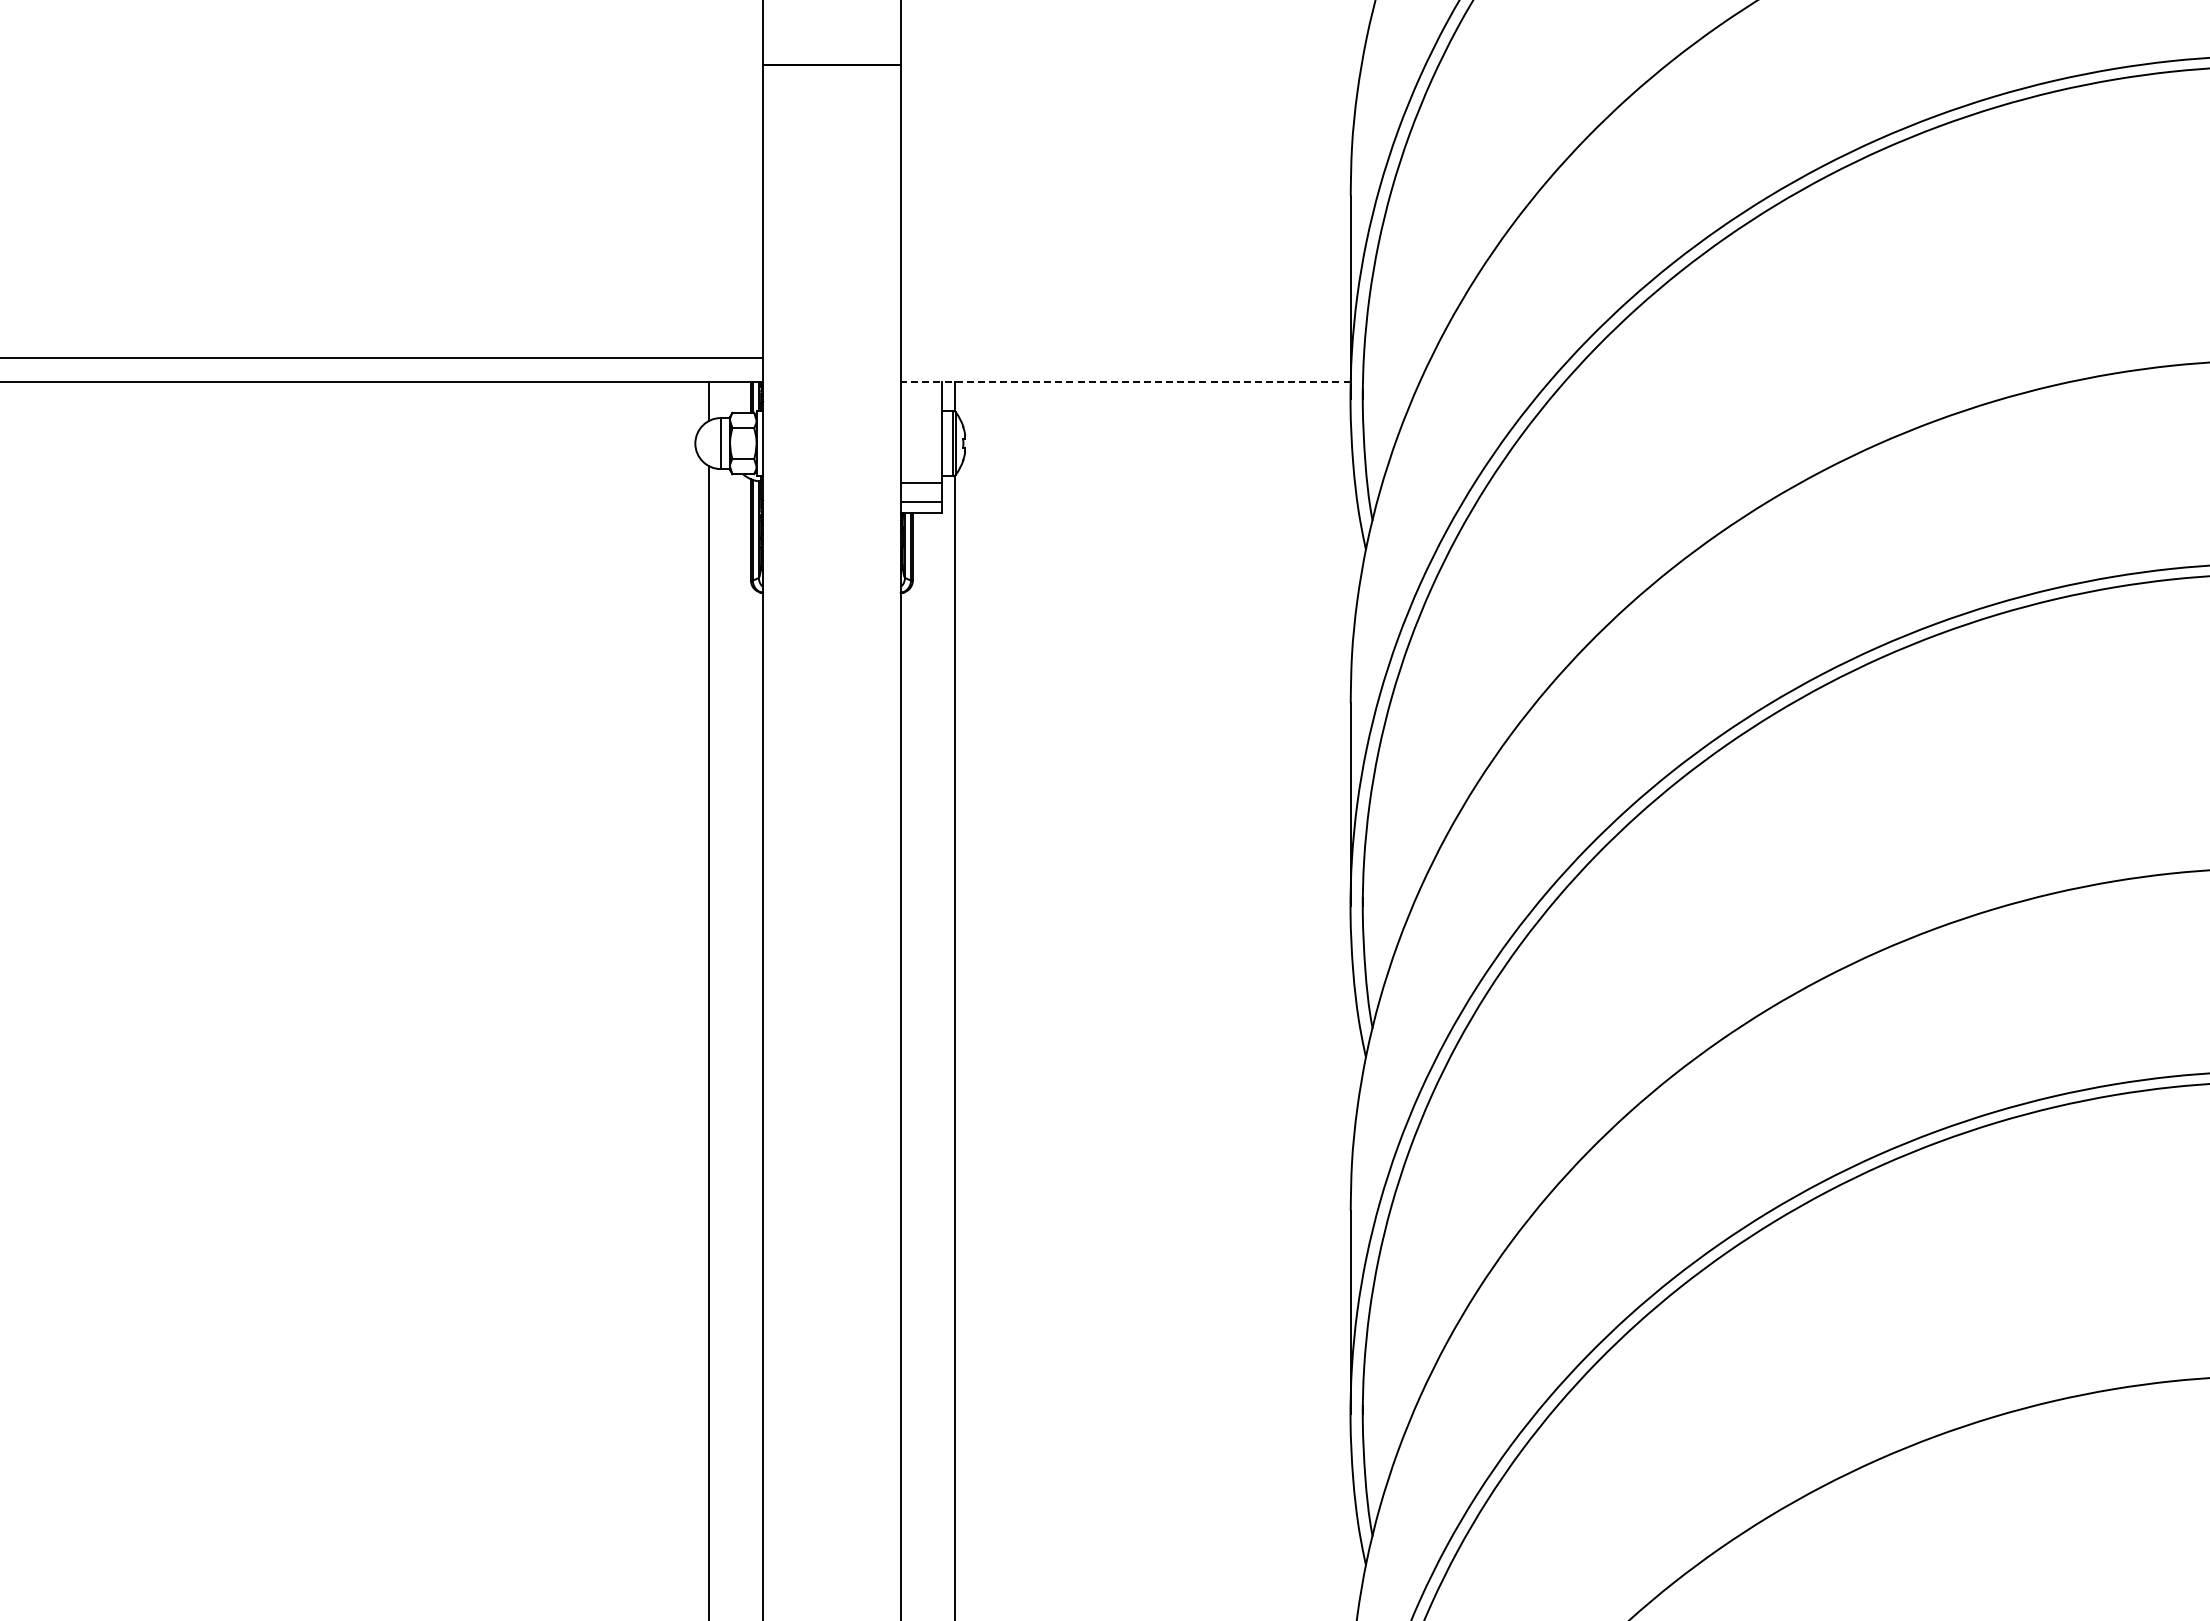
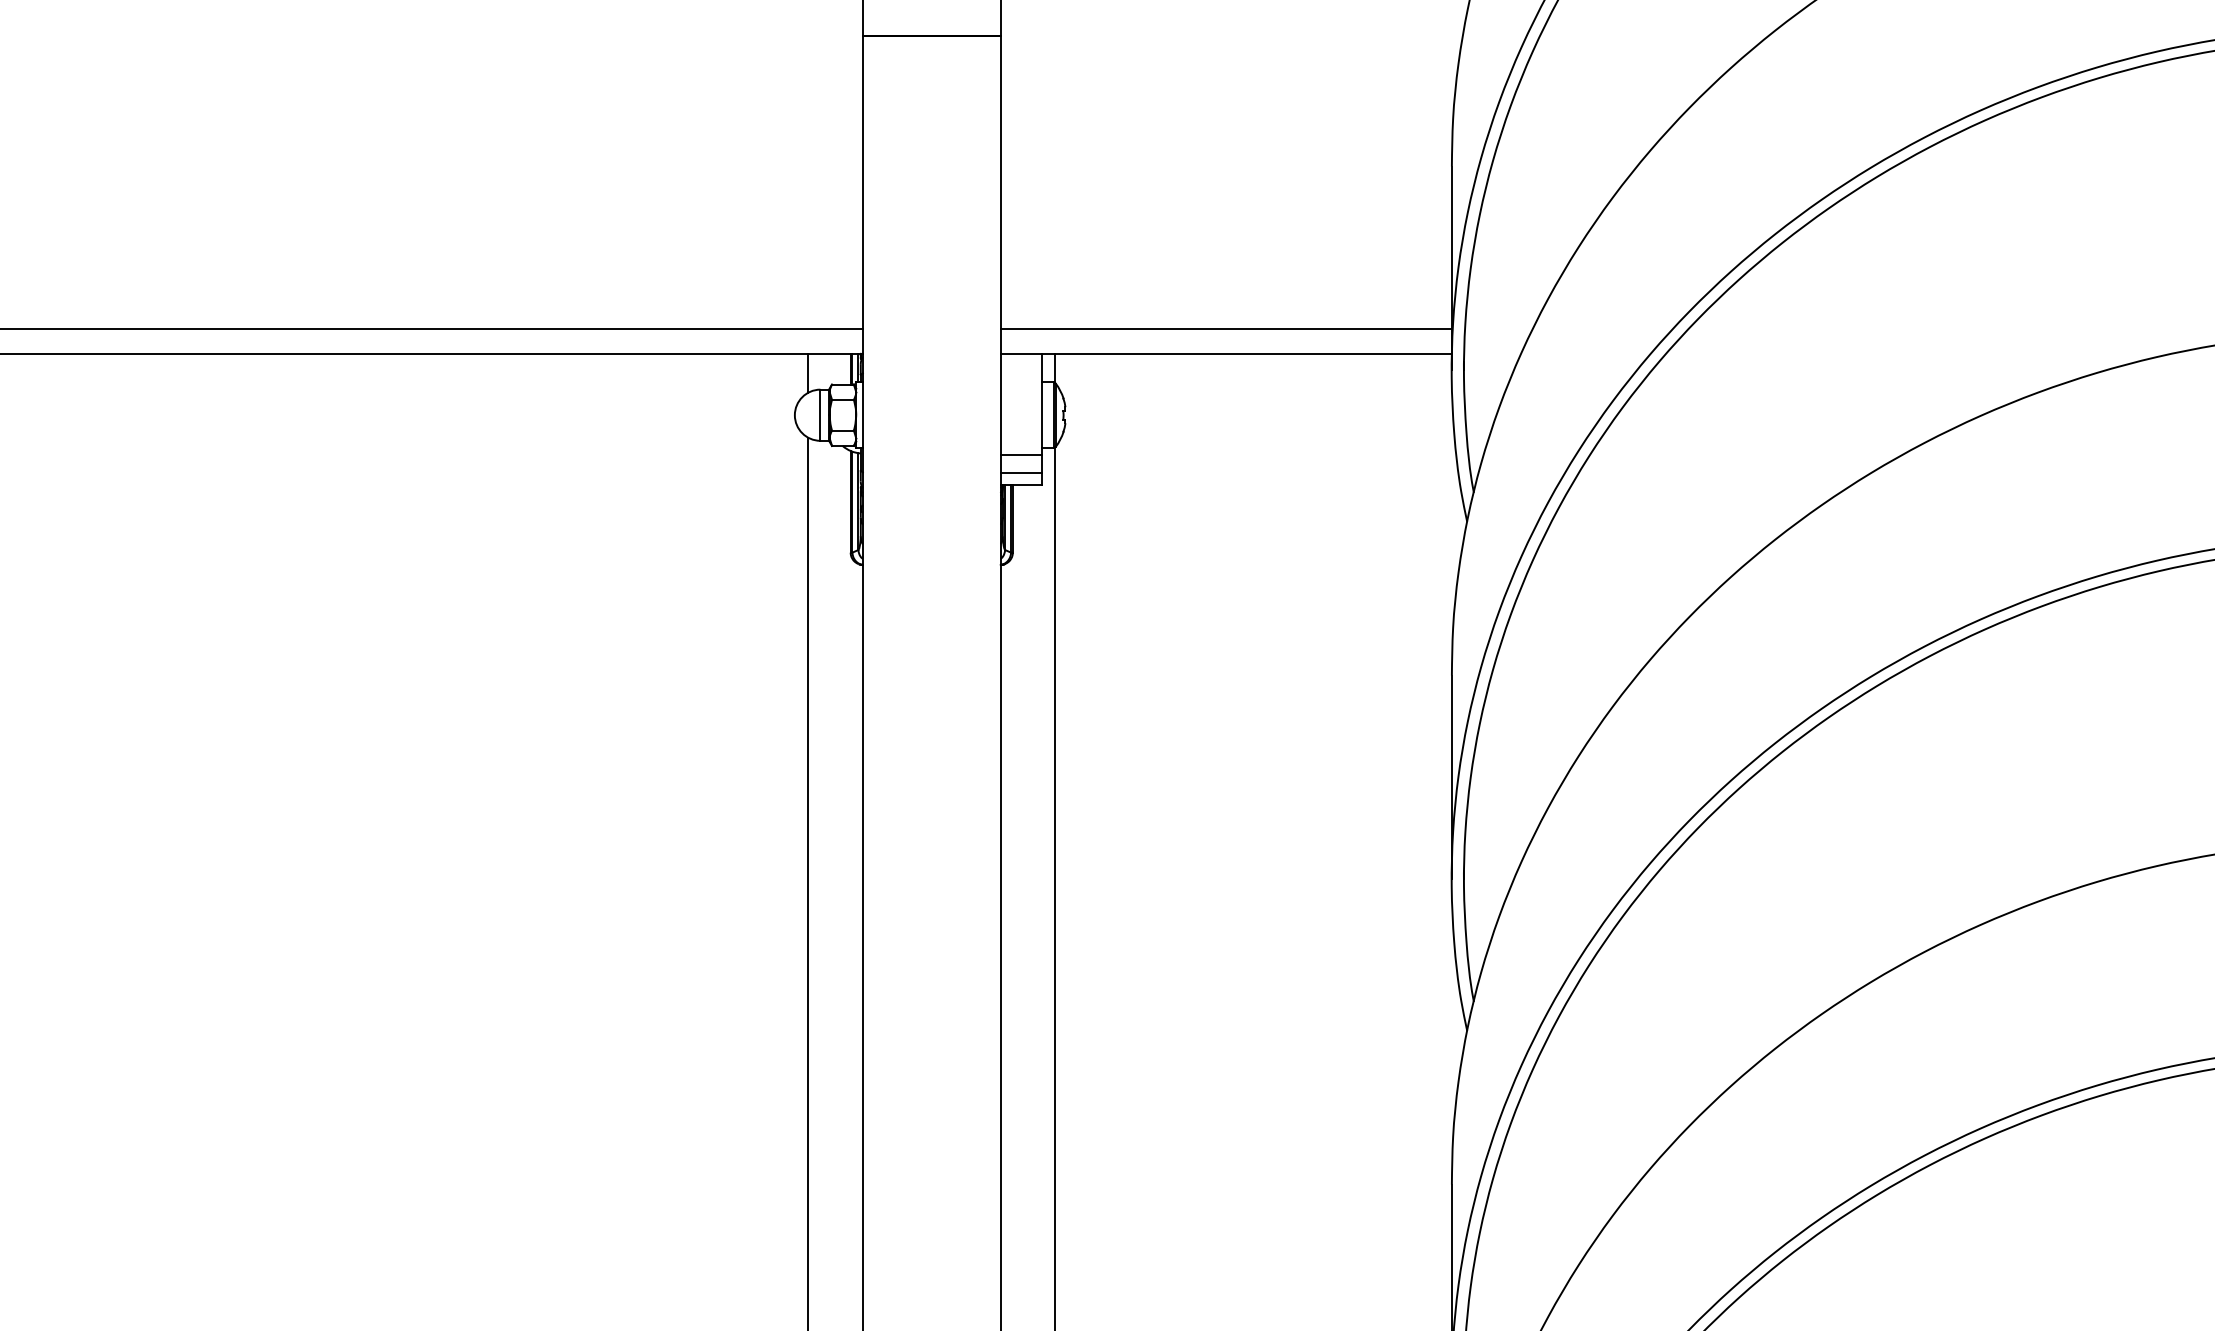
line: (1125, 357) -> (1226, 328), added
line: (1125, 382) -> (1226, 354), dashed -> solid

